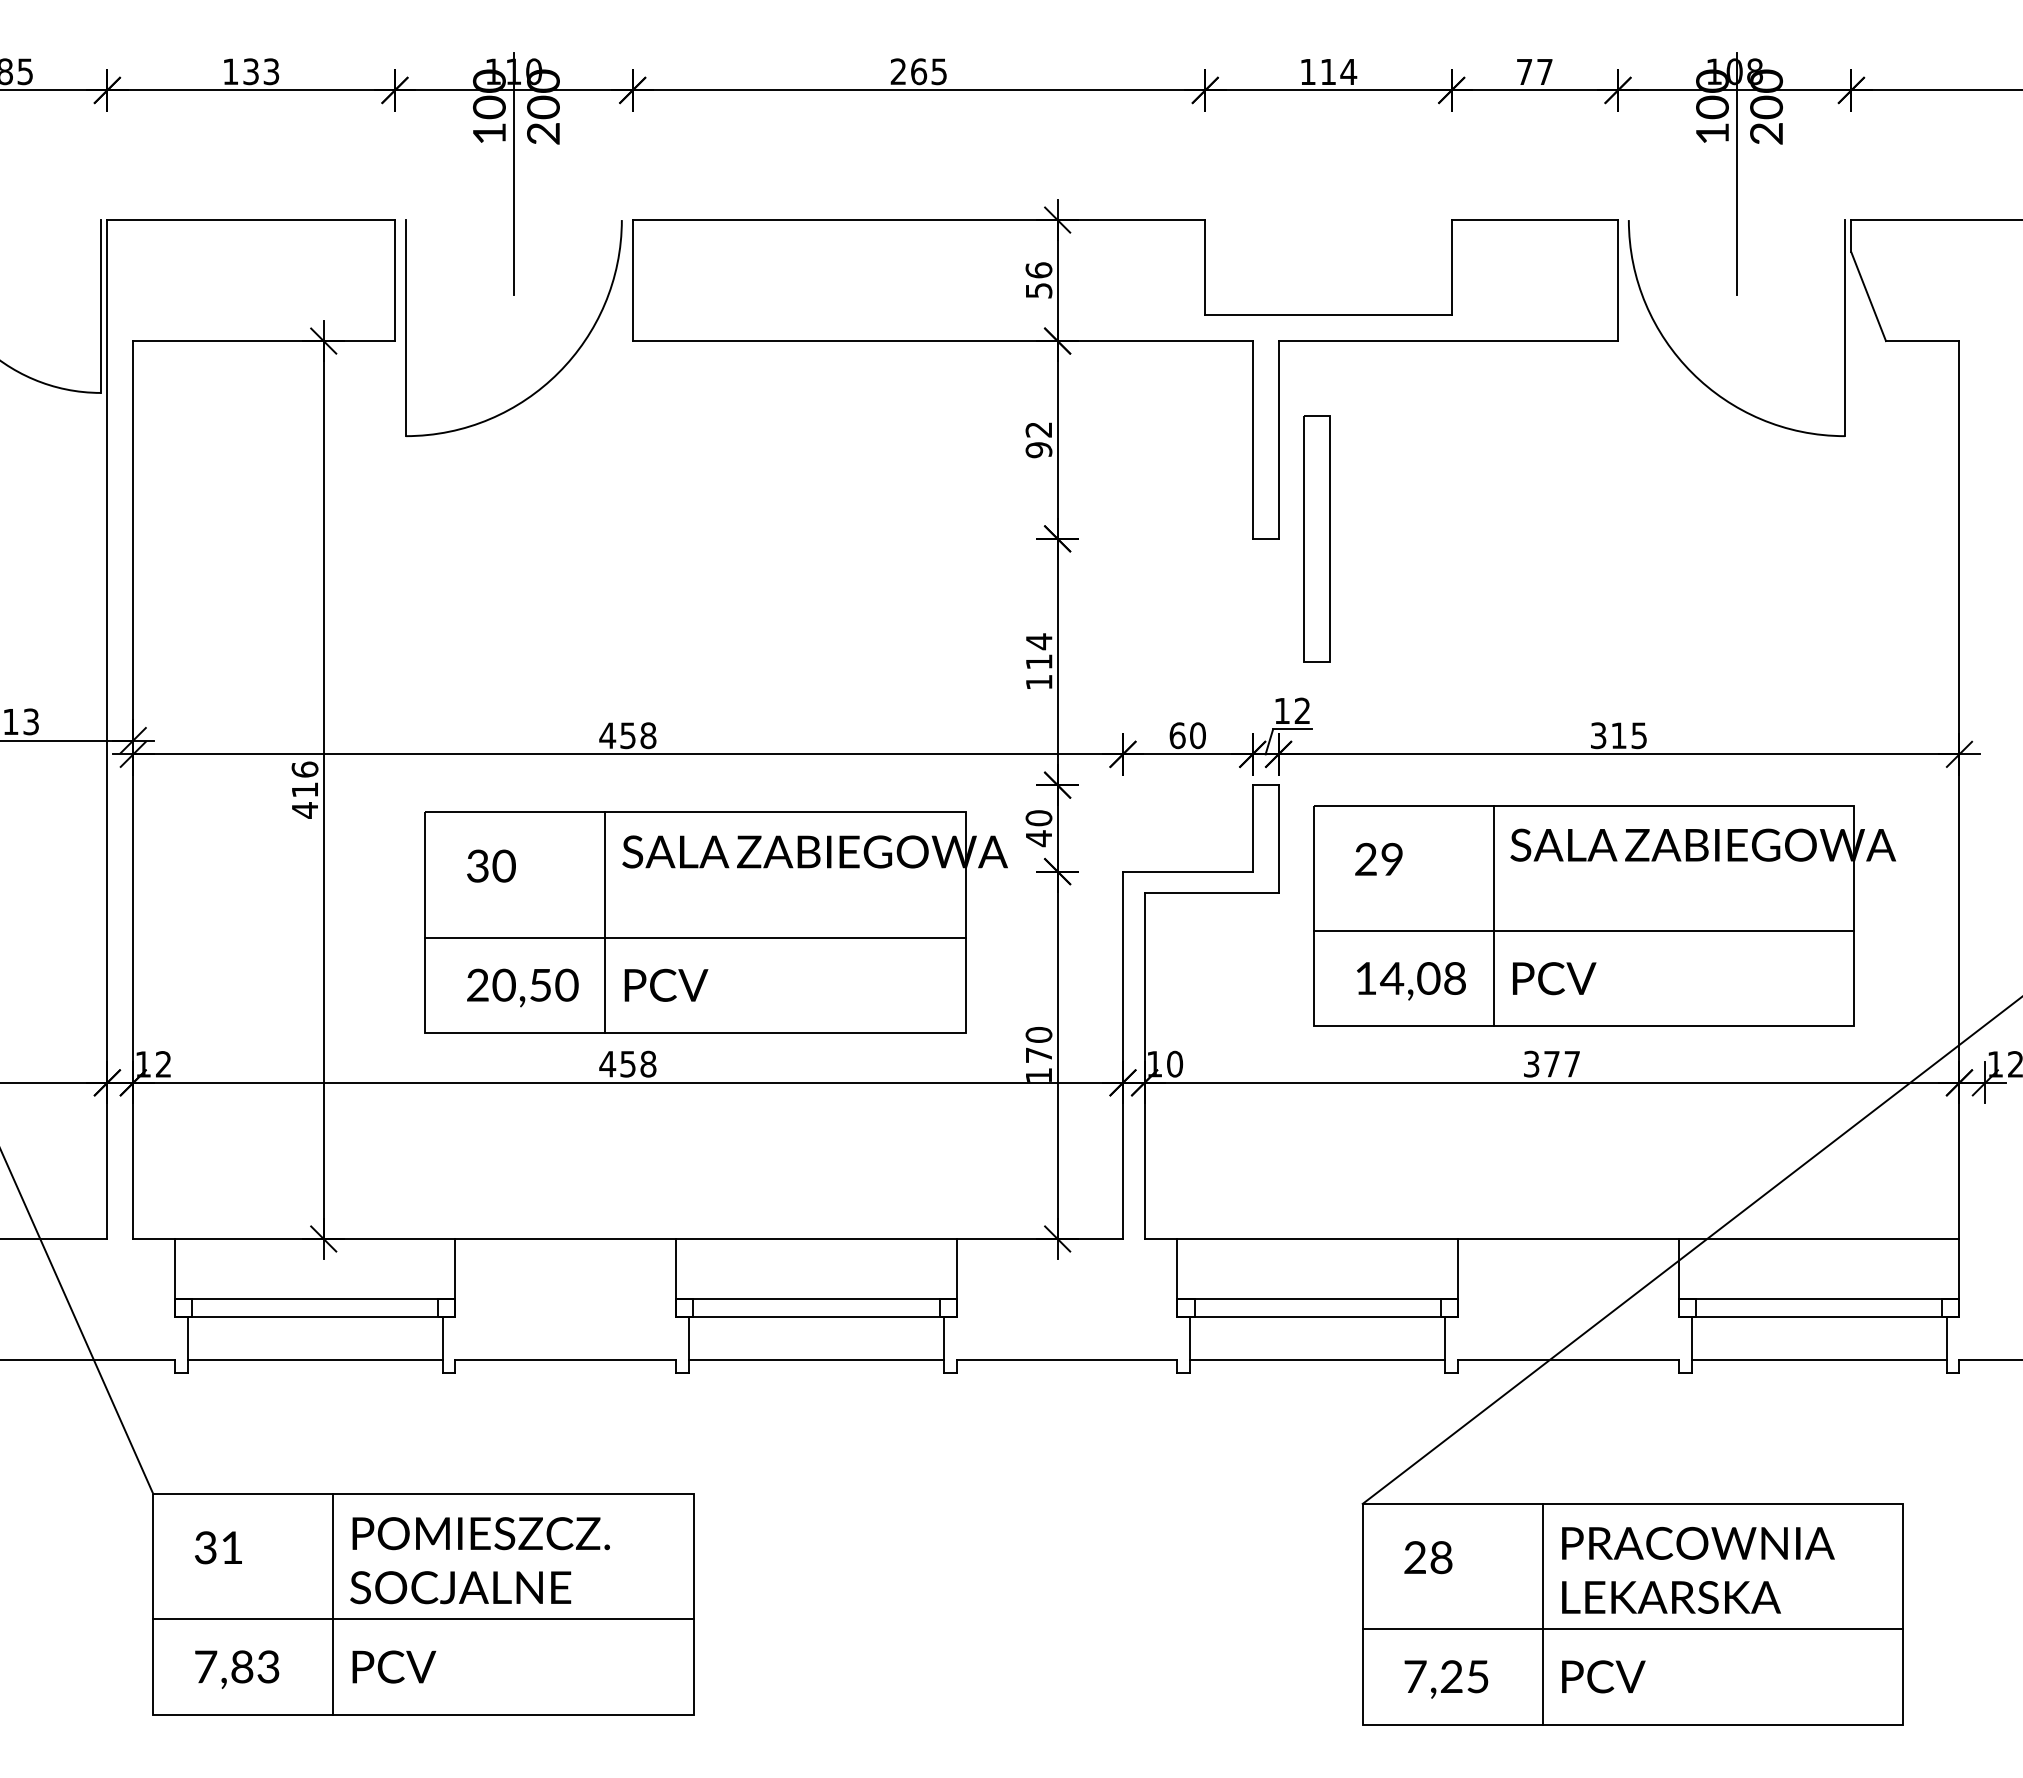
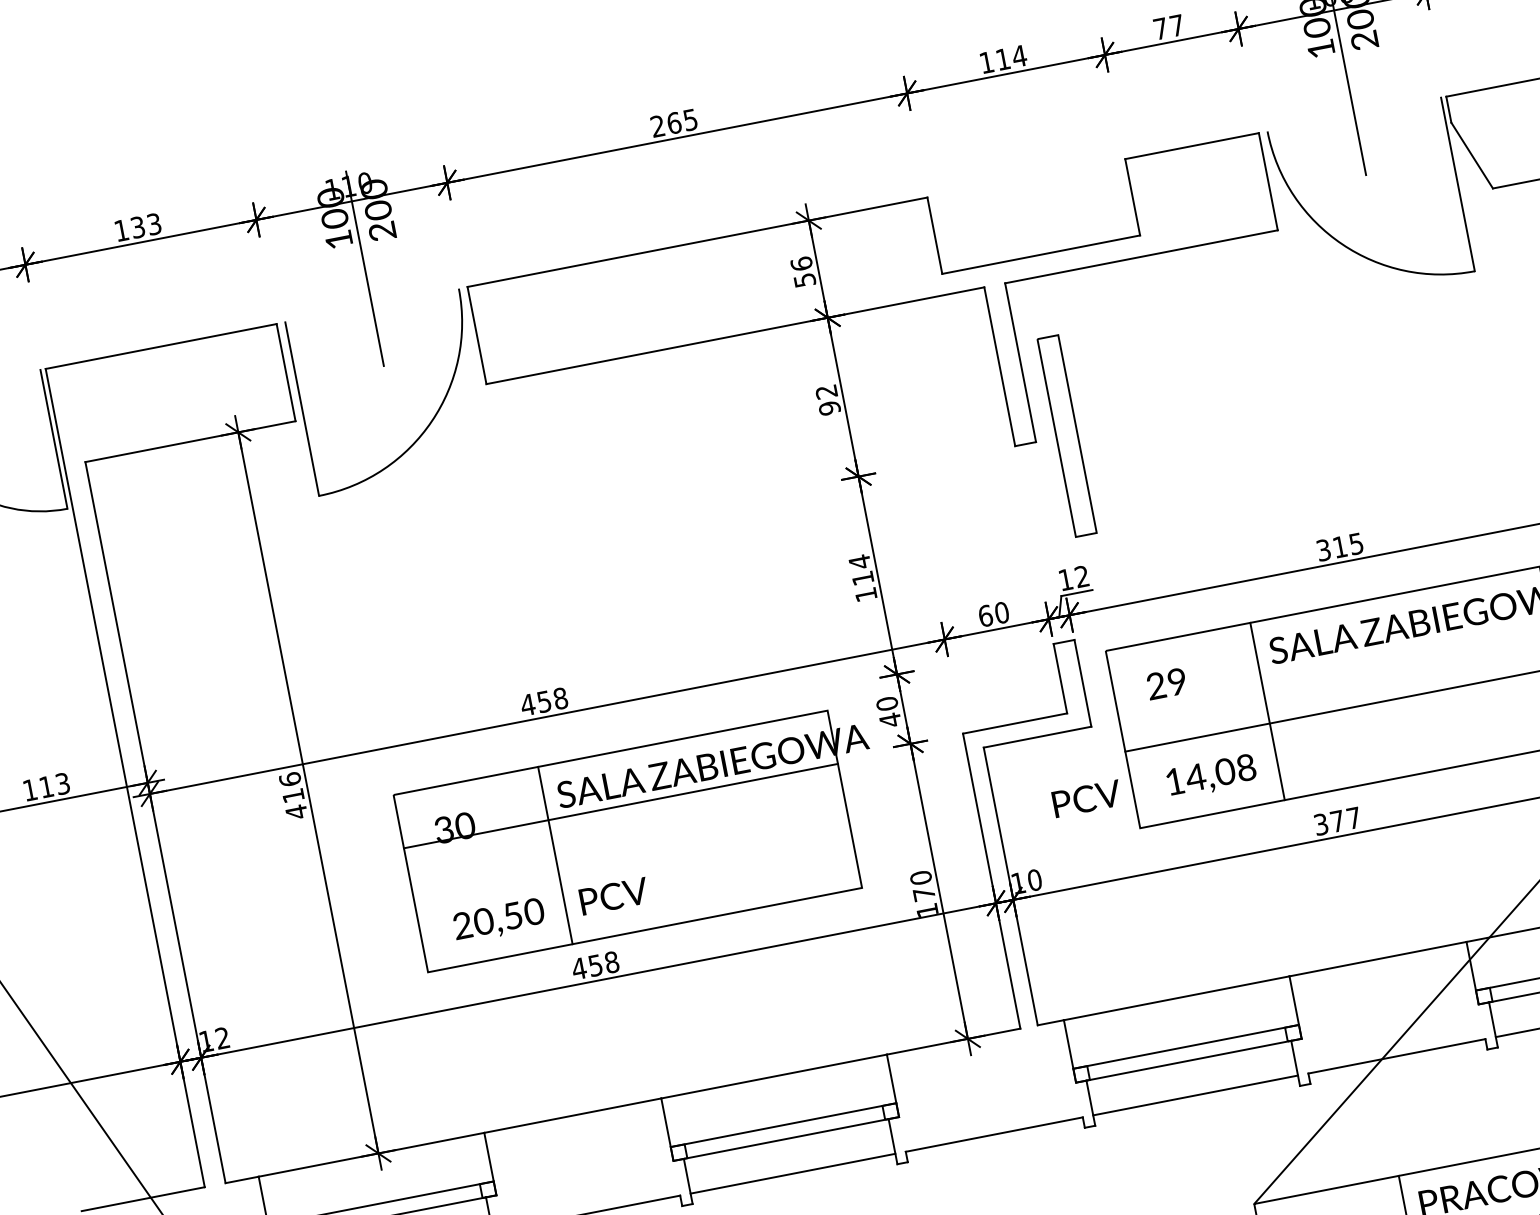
line: (695, 937) -> (620, 805), moved
text: (1554, 978) -> (1086, 798), moved

